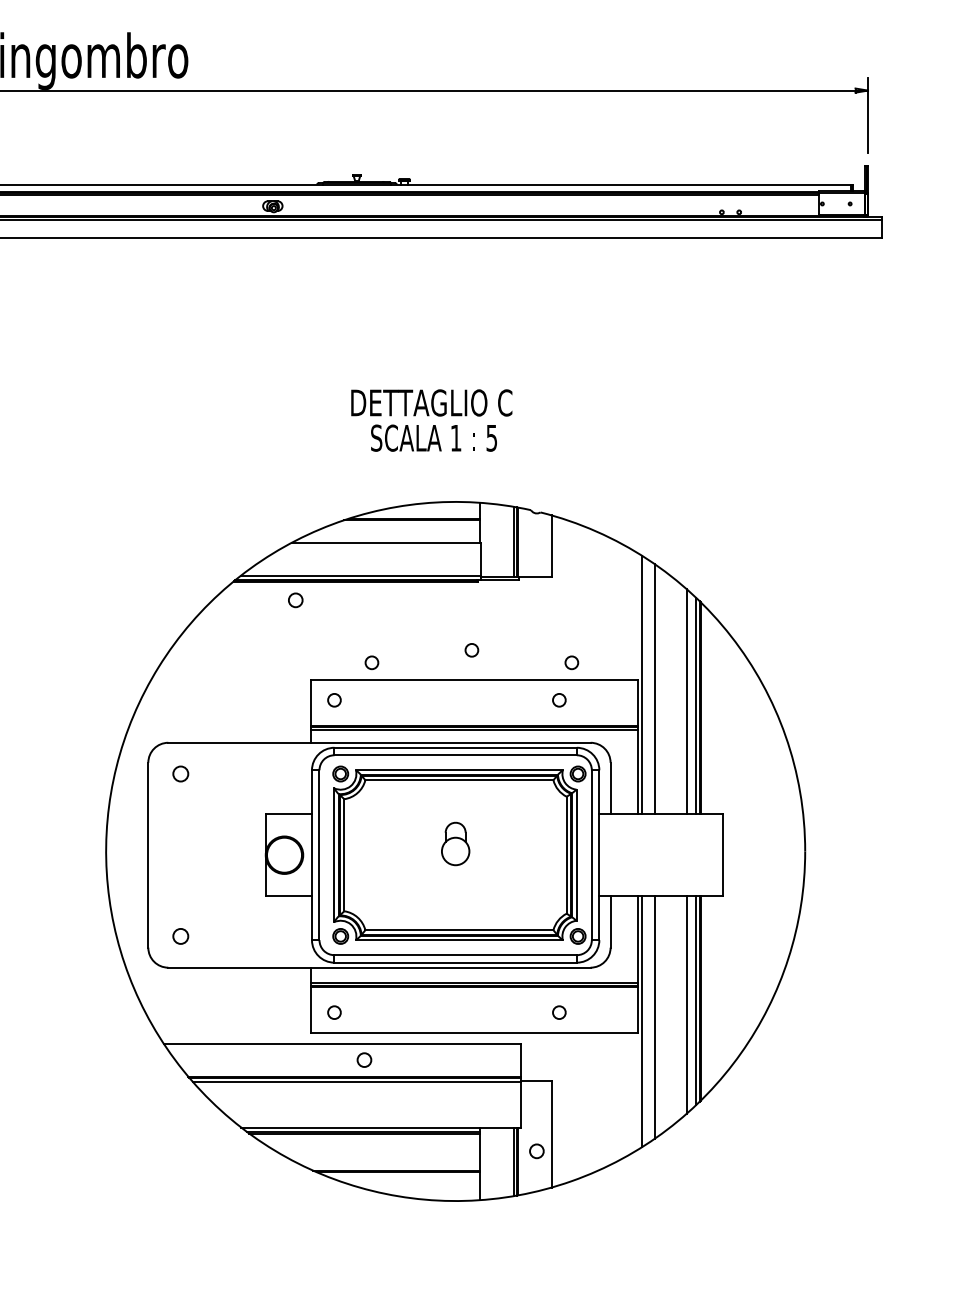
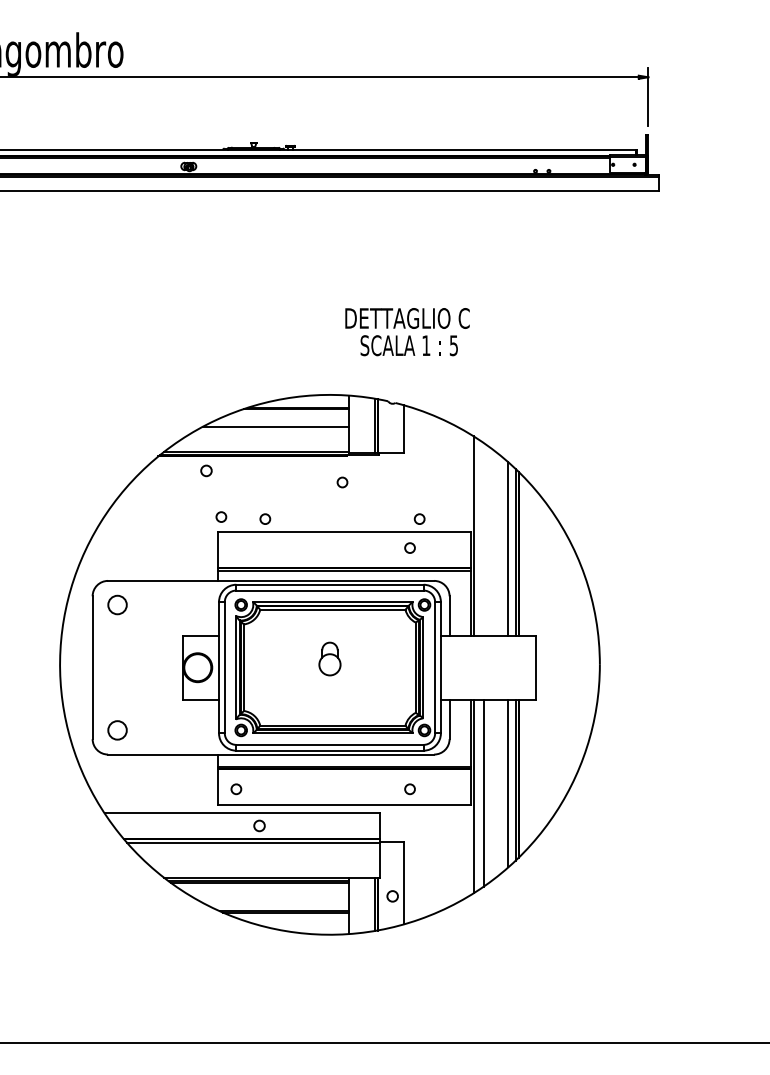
text: (431, 421) -> (407, 332), moved
circle: (471, 650) -> (342, 482), moved
line: (654, 689) -> (483, 539), removed
circle: (334, 699) -> (221, 516), moved
circle: (180, 773) -> (117, 604), size x1.6
circle: (180, 936) -> (117, 730), size x1.6

